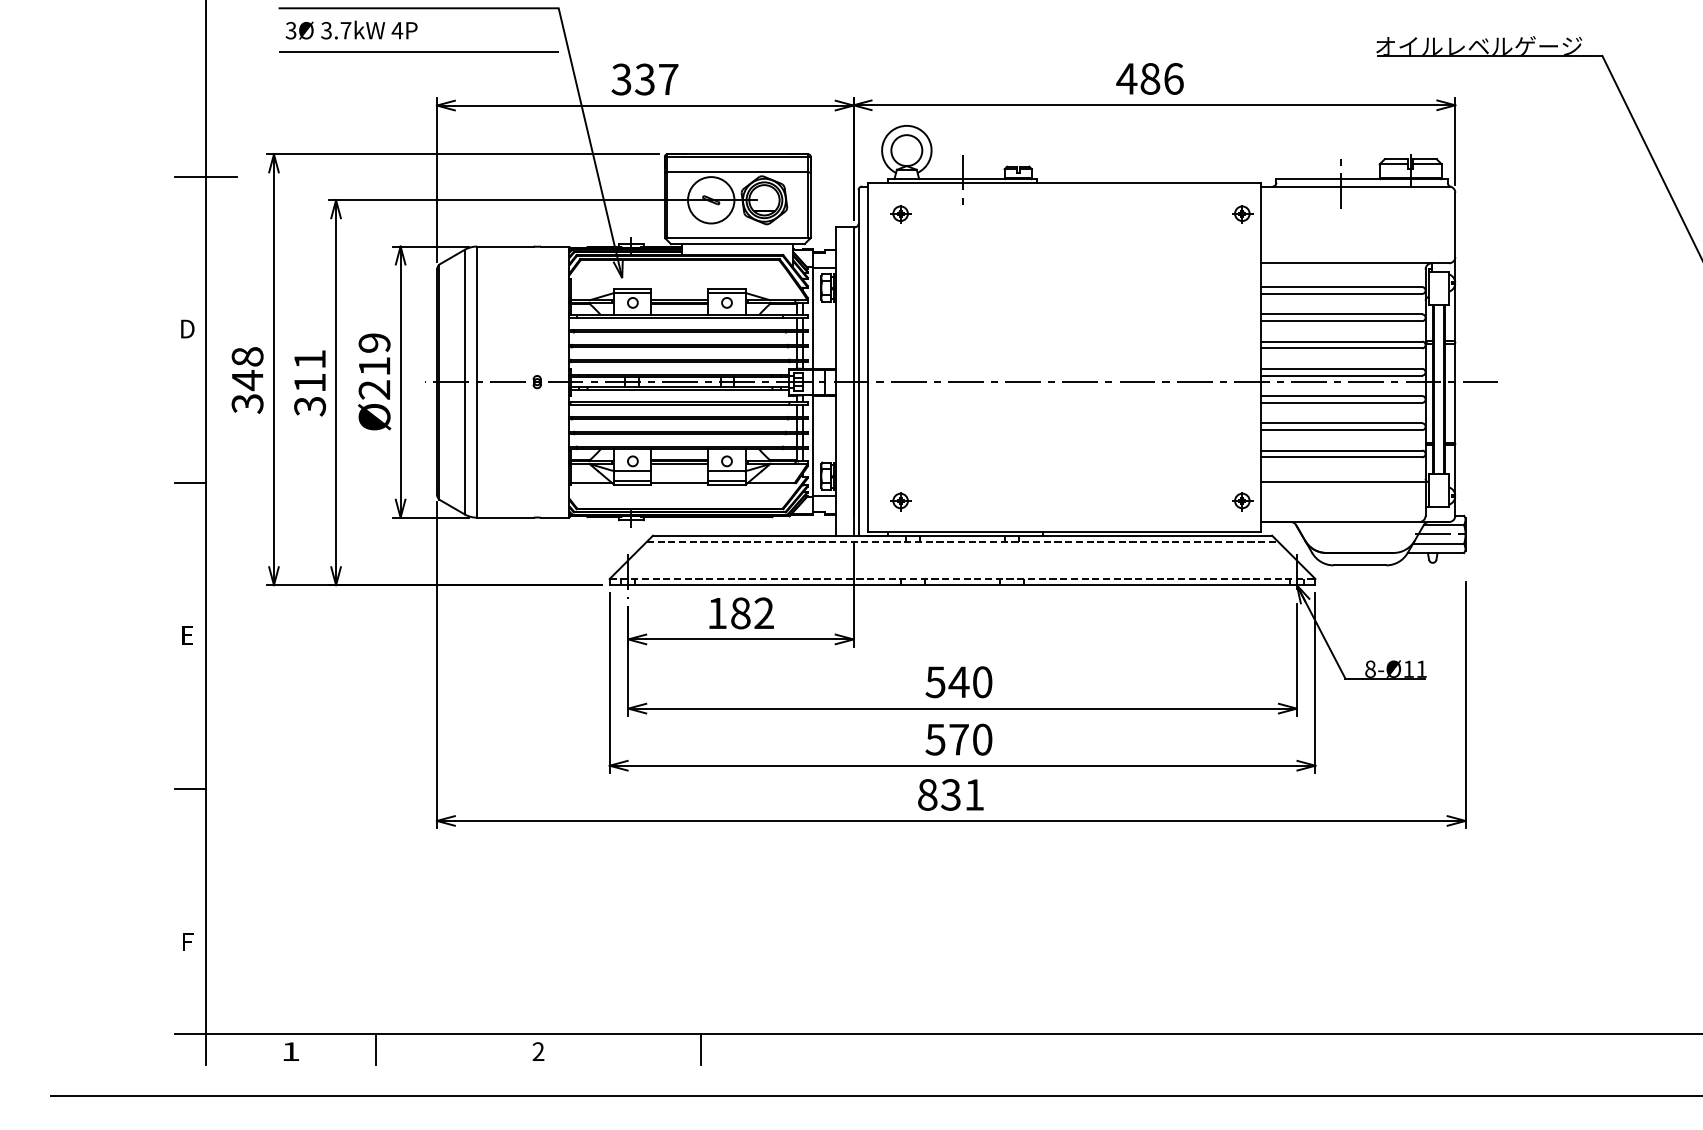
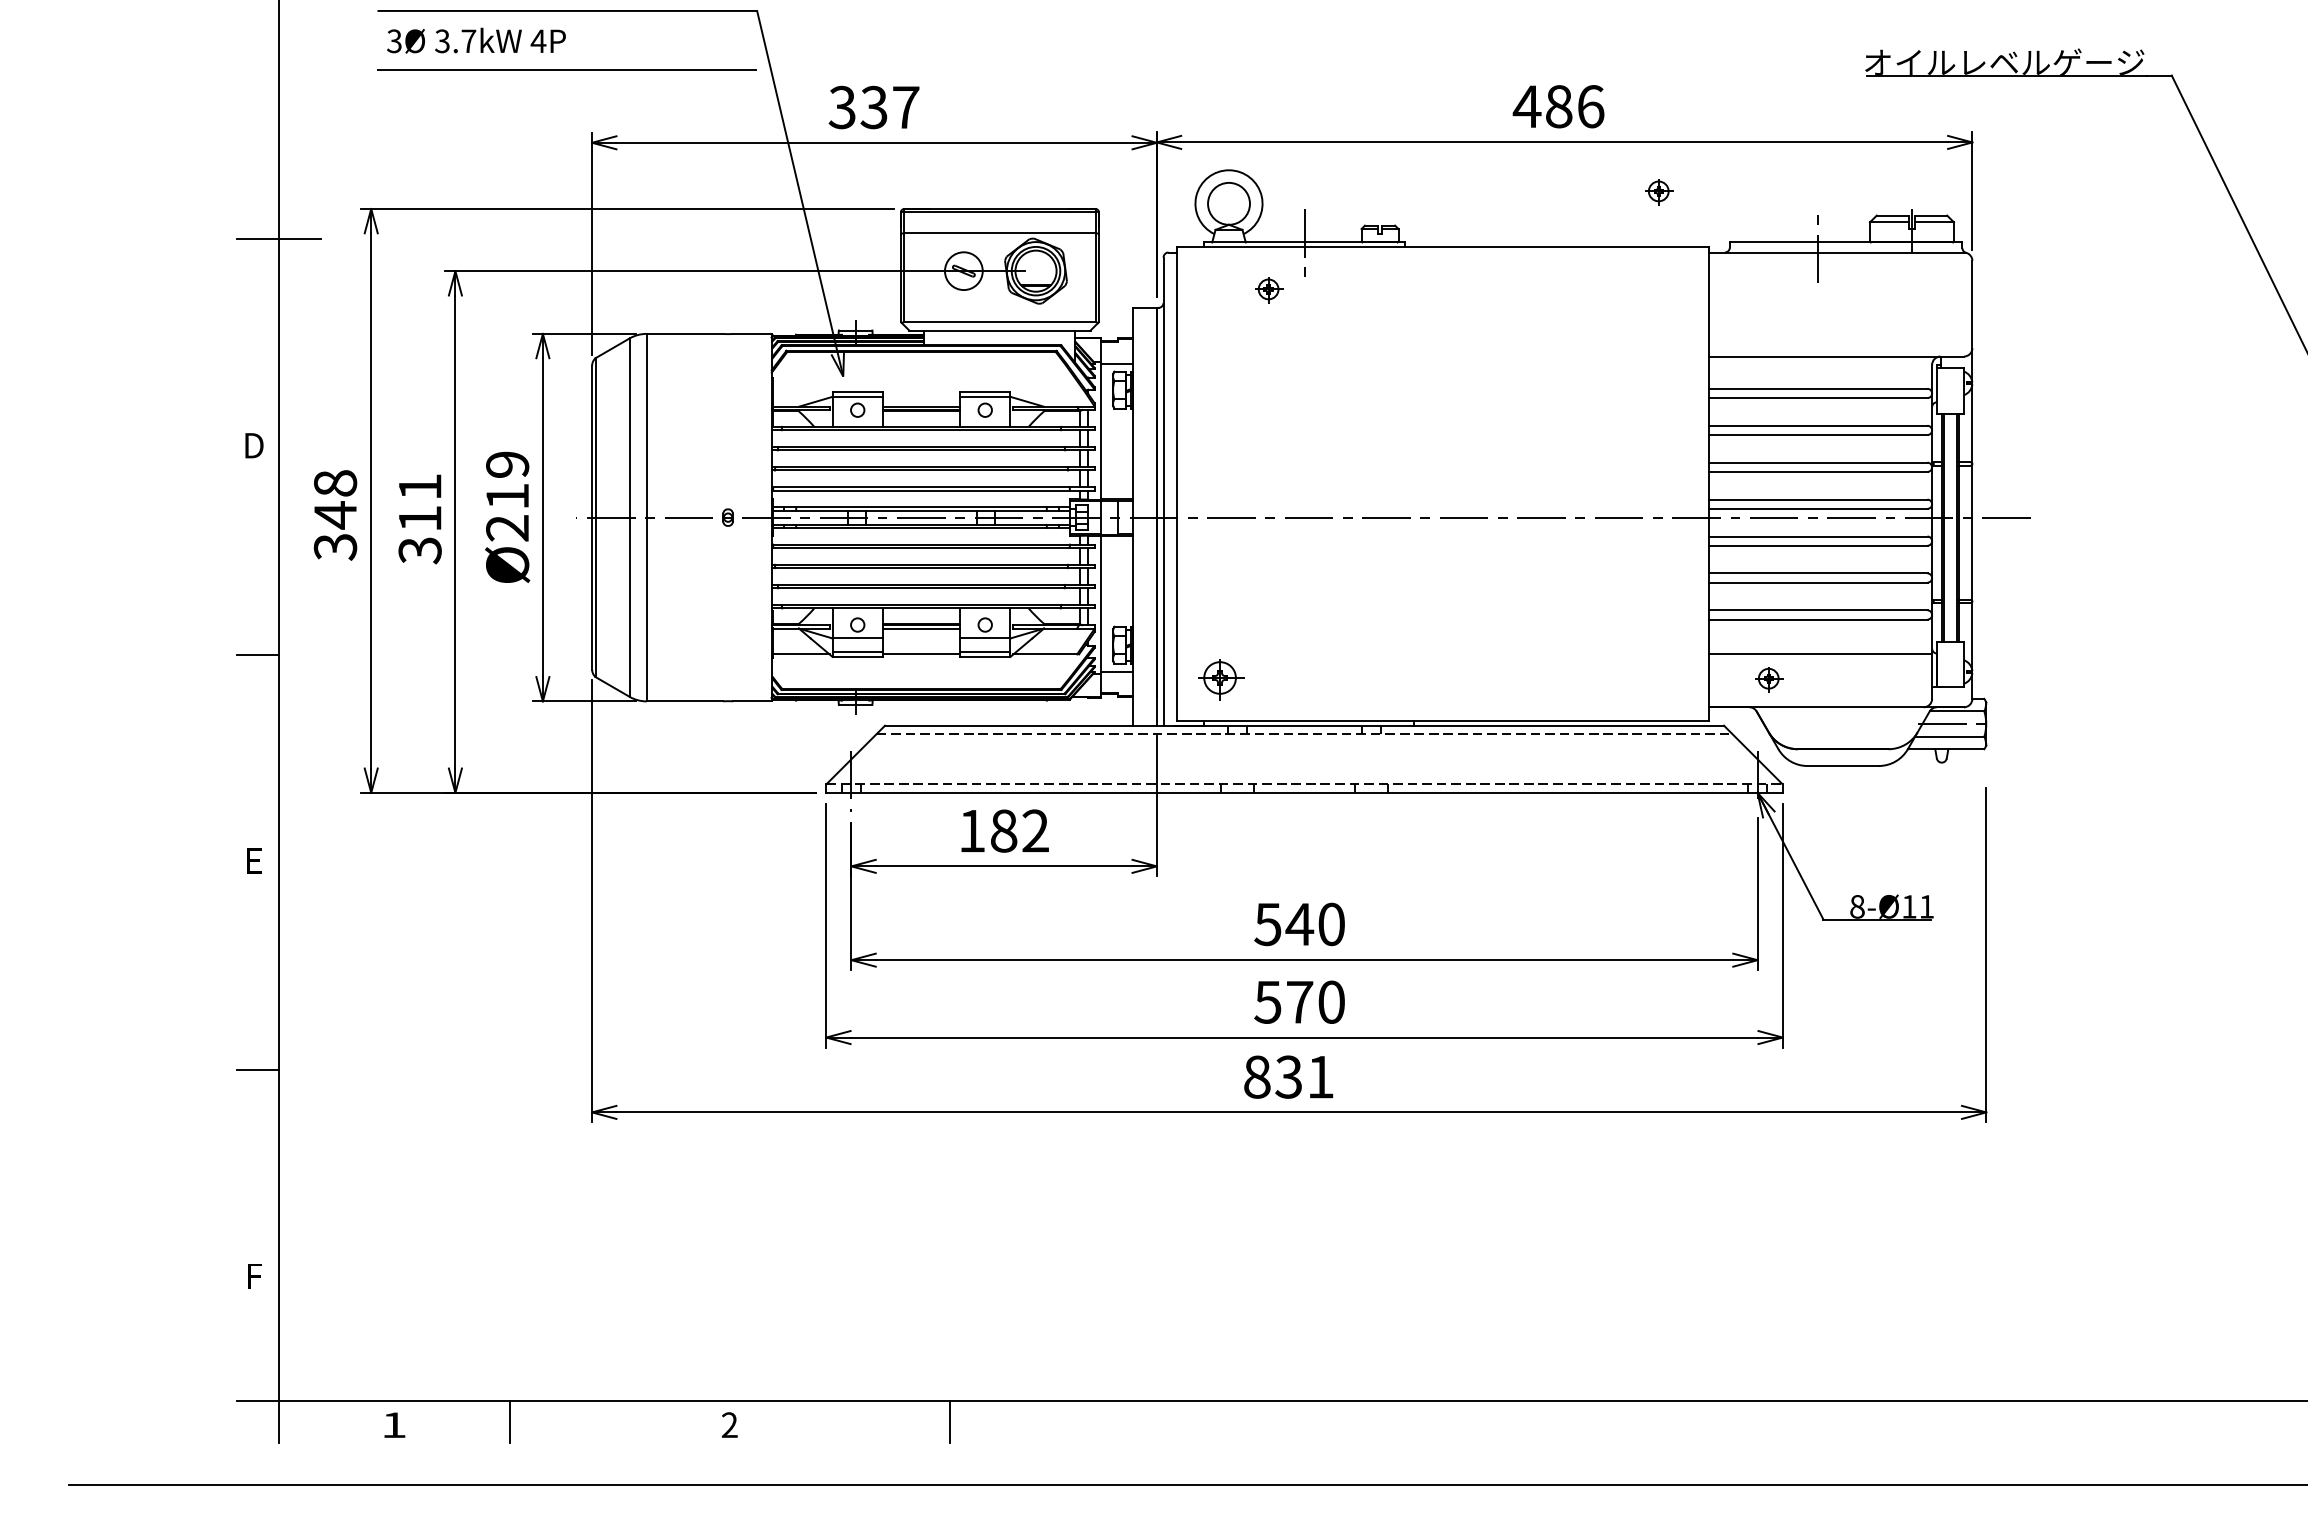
circle: (710, 199) -> (963, 270), size x0.6
part: (901, 214) -> (1269, 290), moved
part: (1242, 214) -> (1659, 192), moved
part: (901, 501) -> (1221, 679), size x1.6
part: (1242, 501) -> (1769, 679), moved

